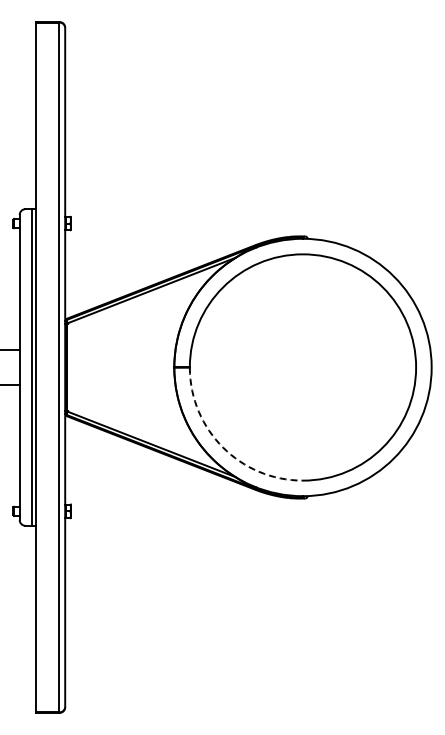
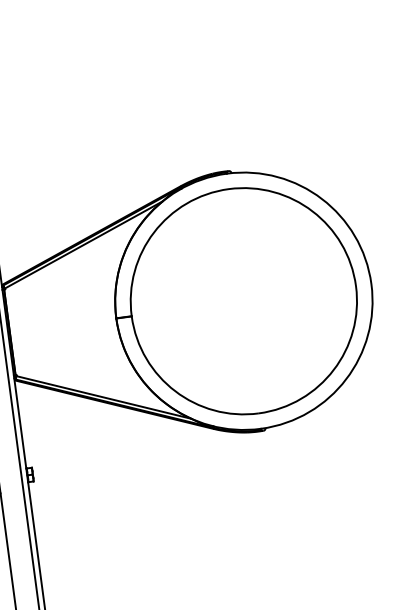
arc: (223, 447) -> (175, 391), dashed -> solid

